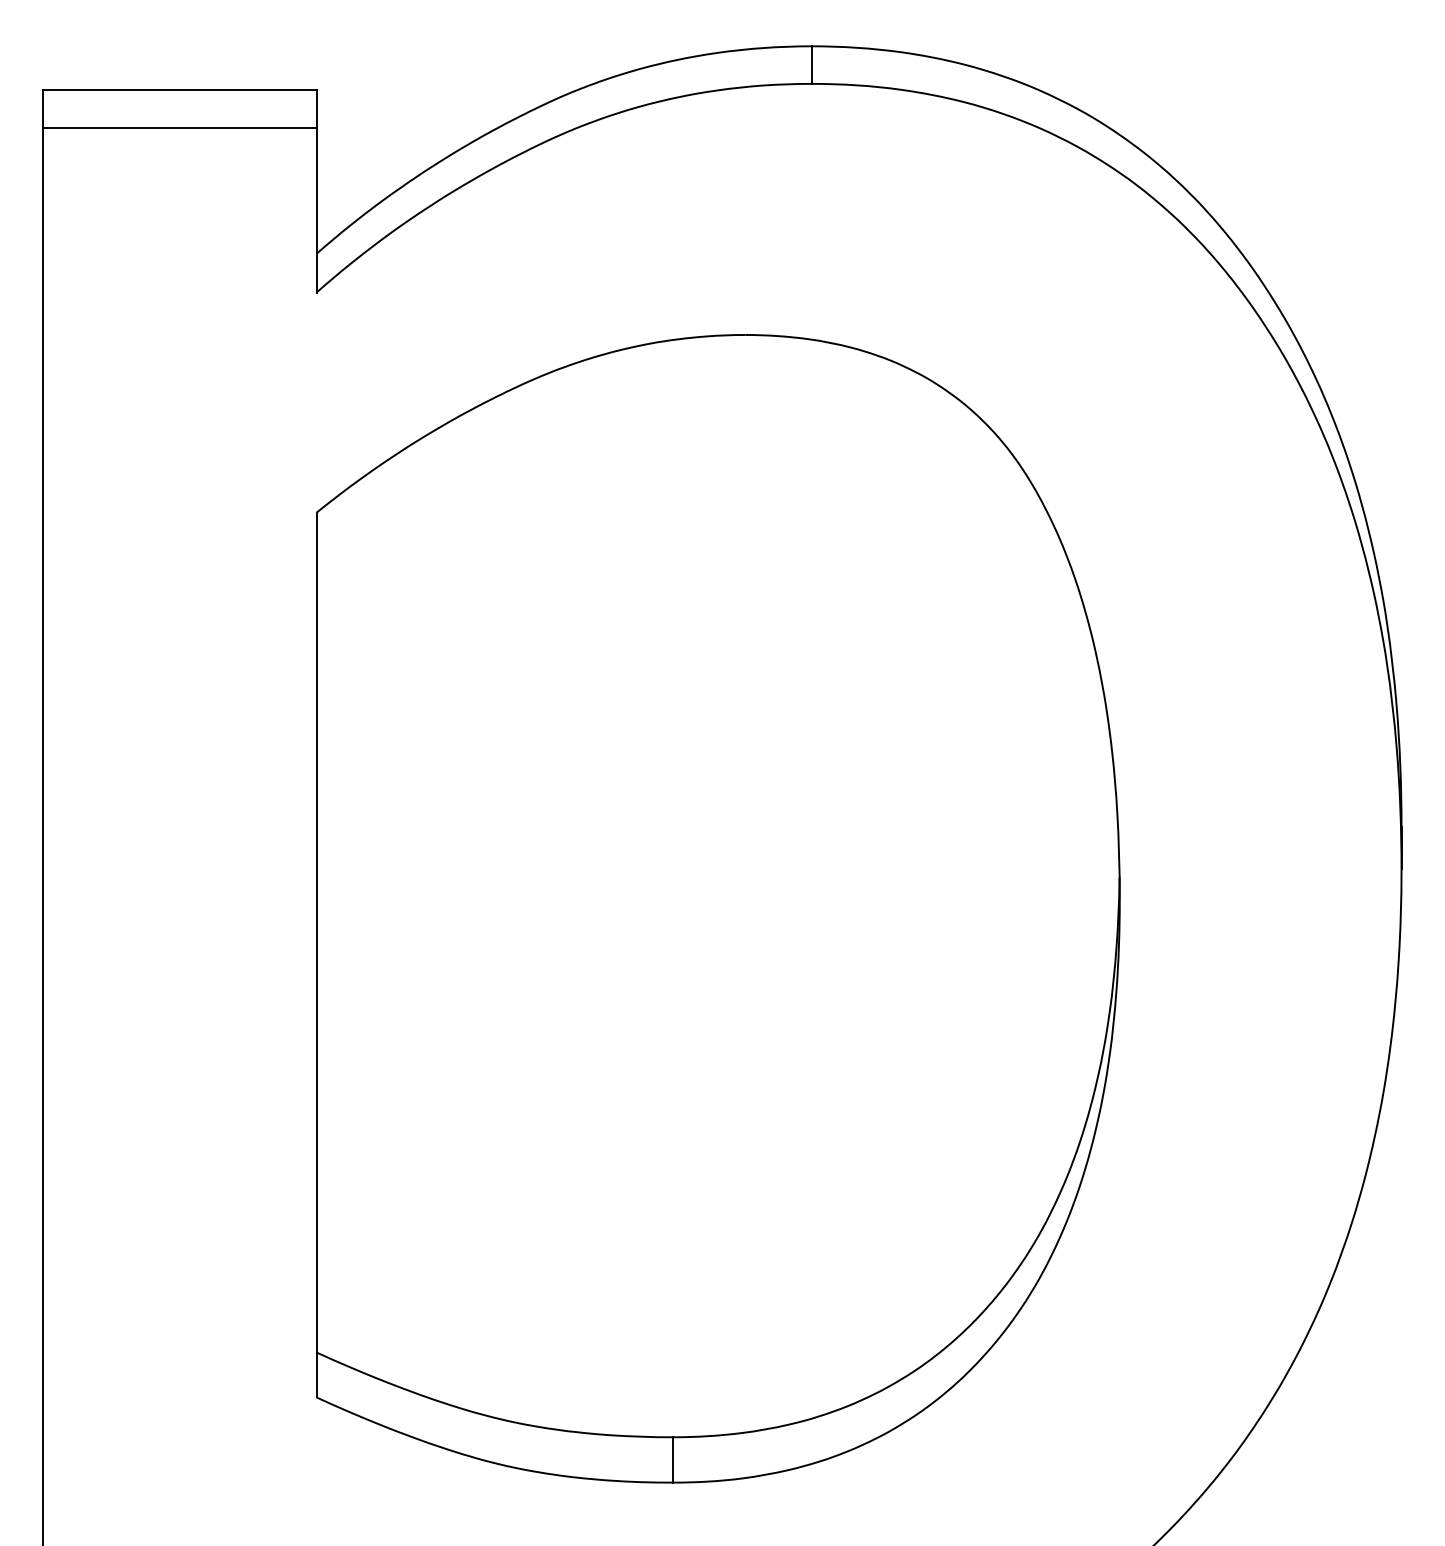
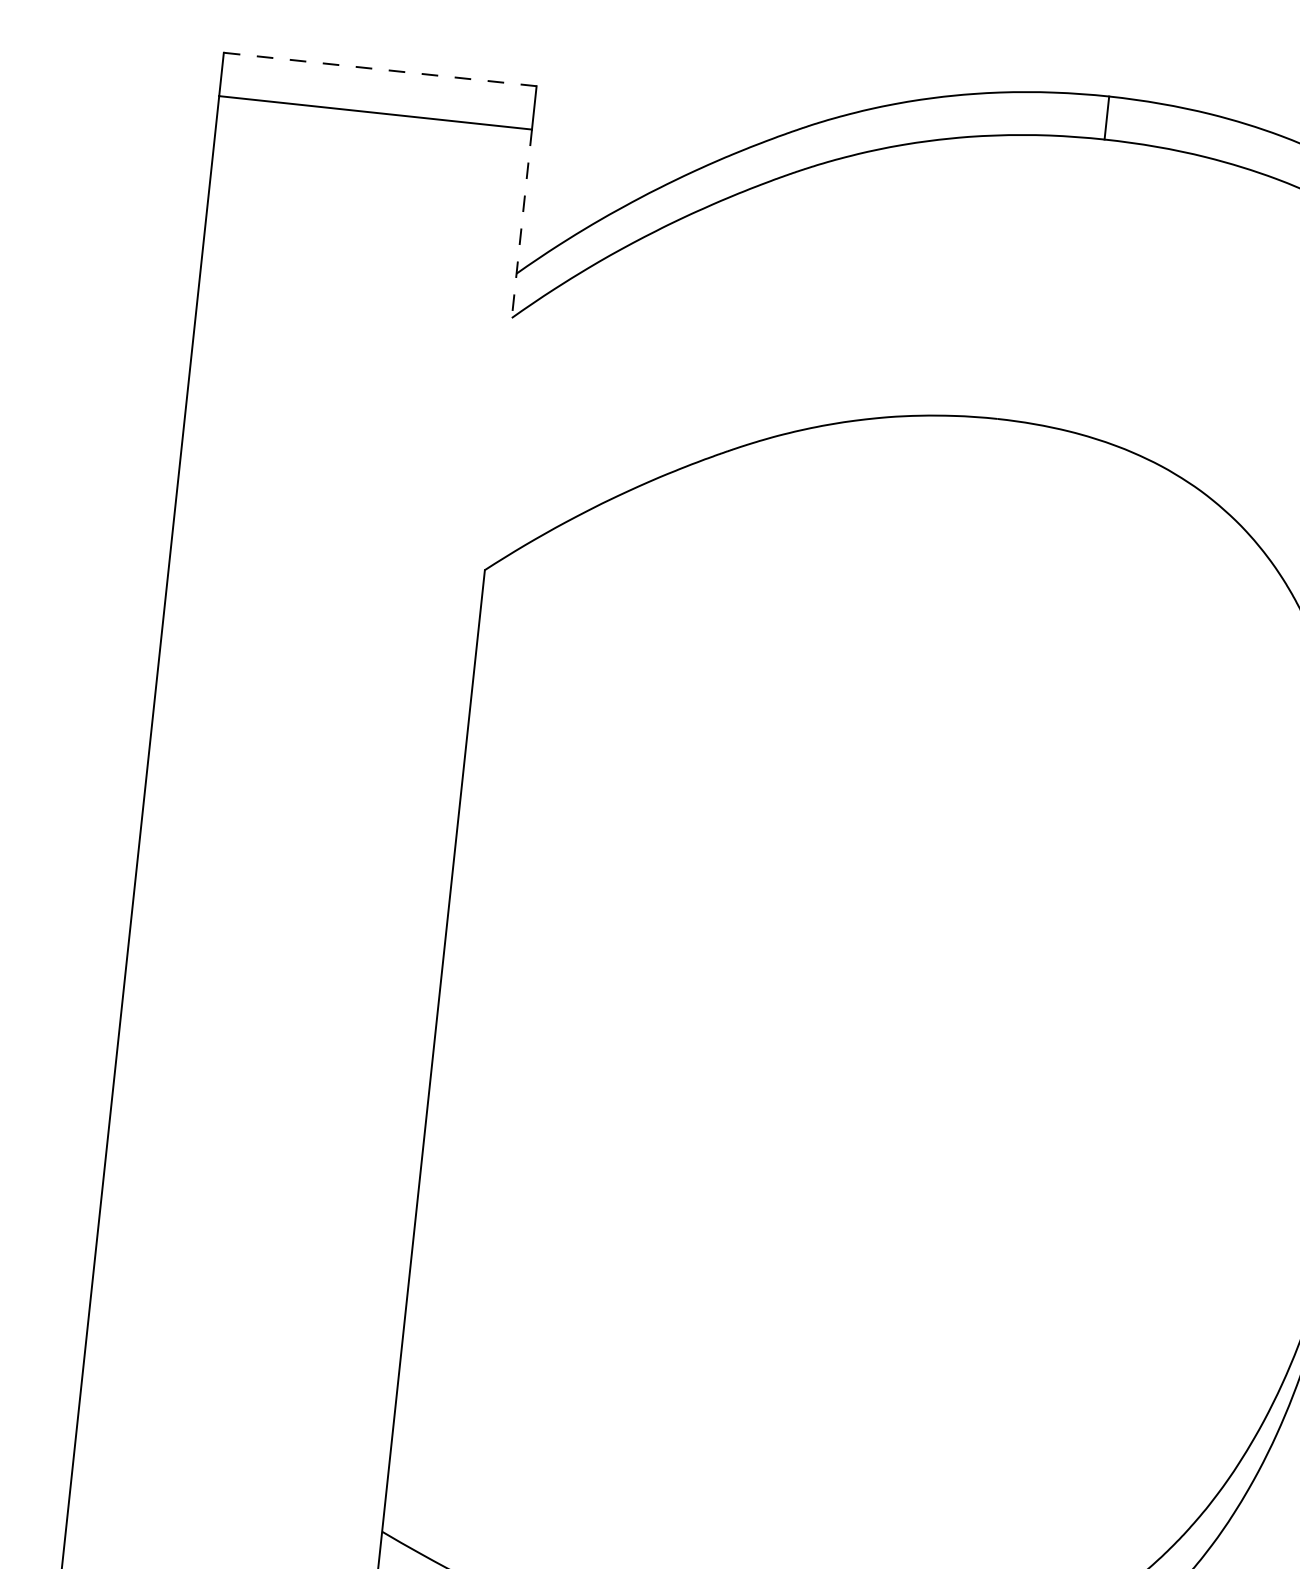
line: (179, 90) -> (379, 69), solid -> dashed
line: (316, 210) -> (521, 223), solid -> dashed

